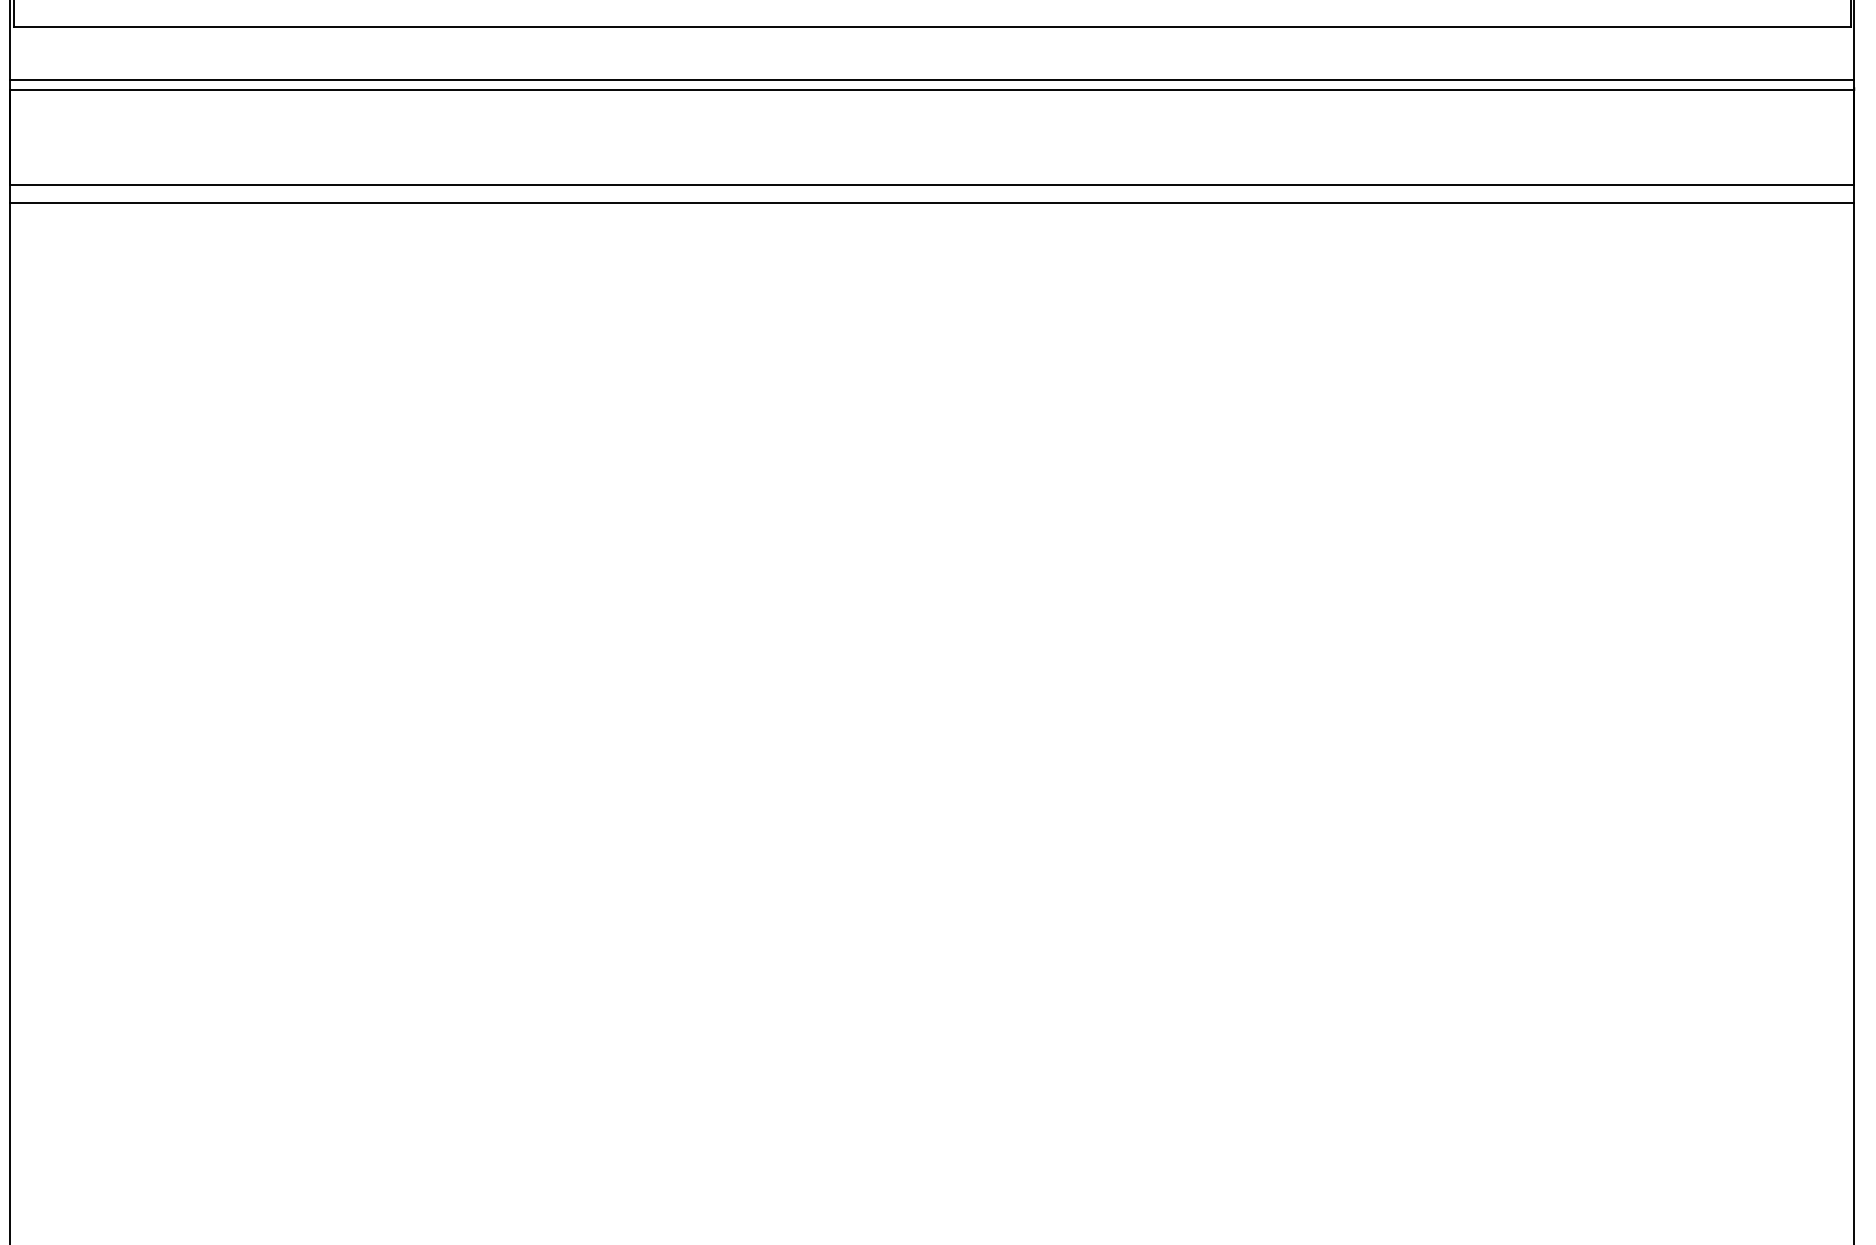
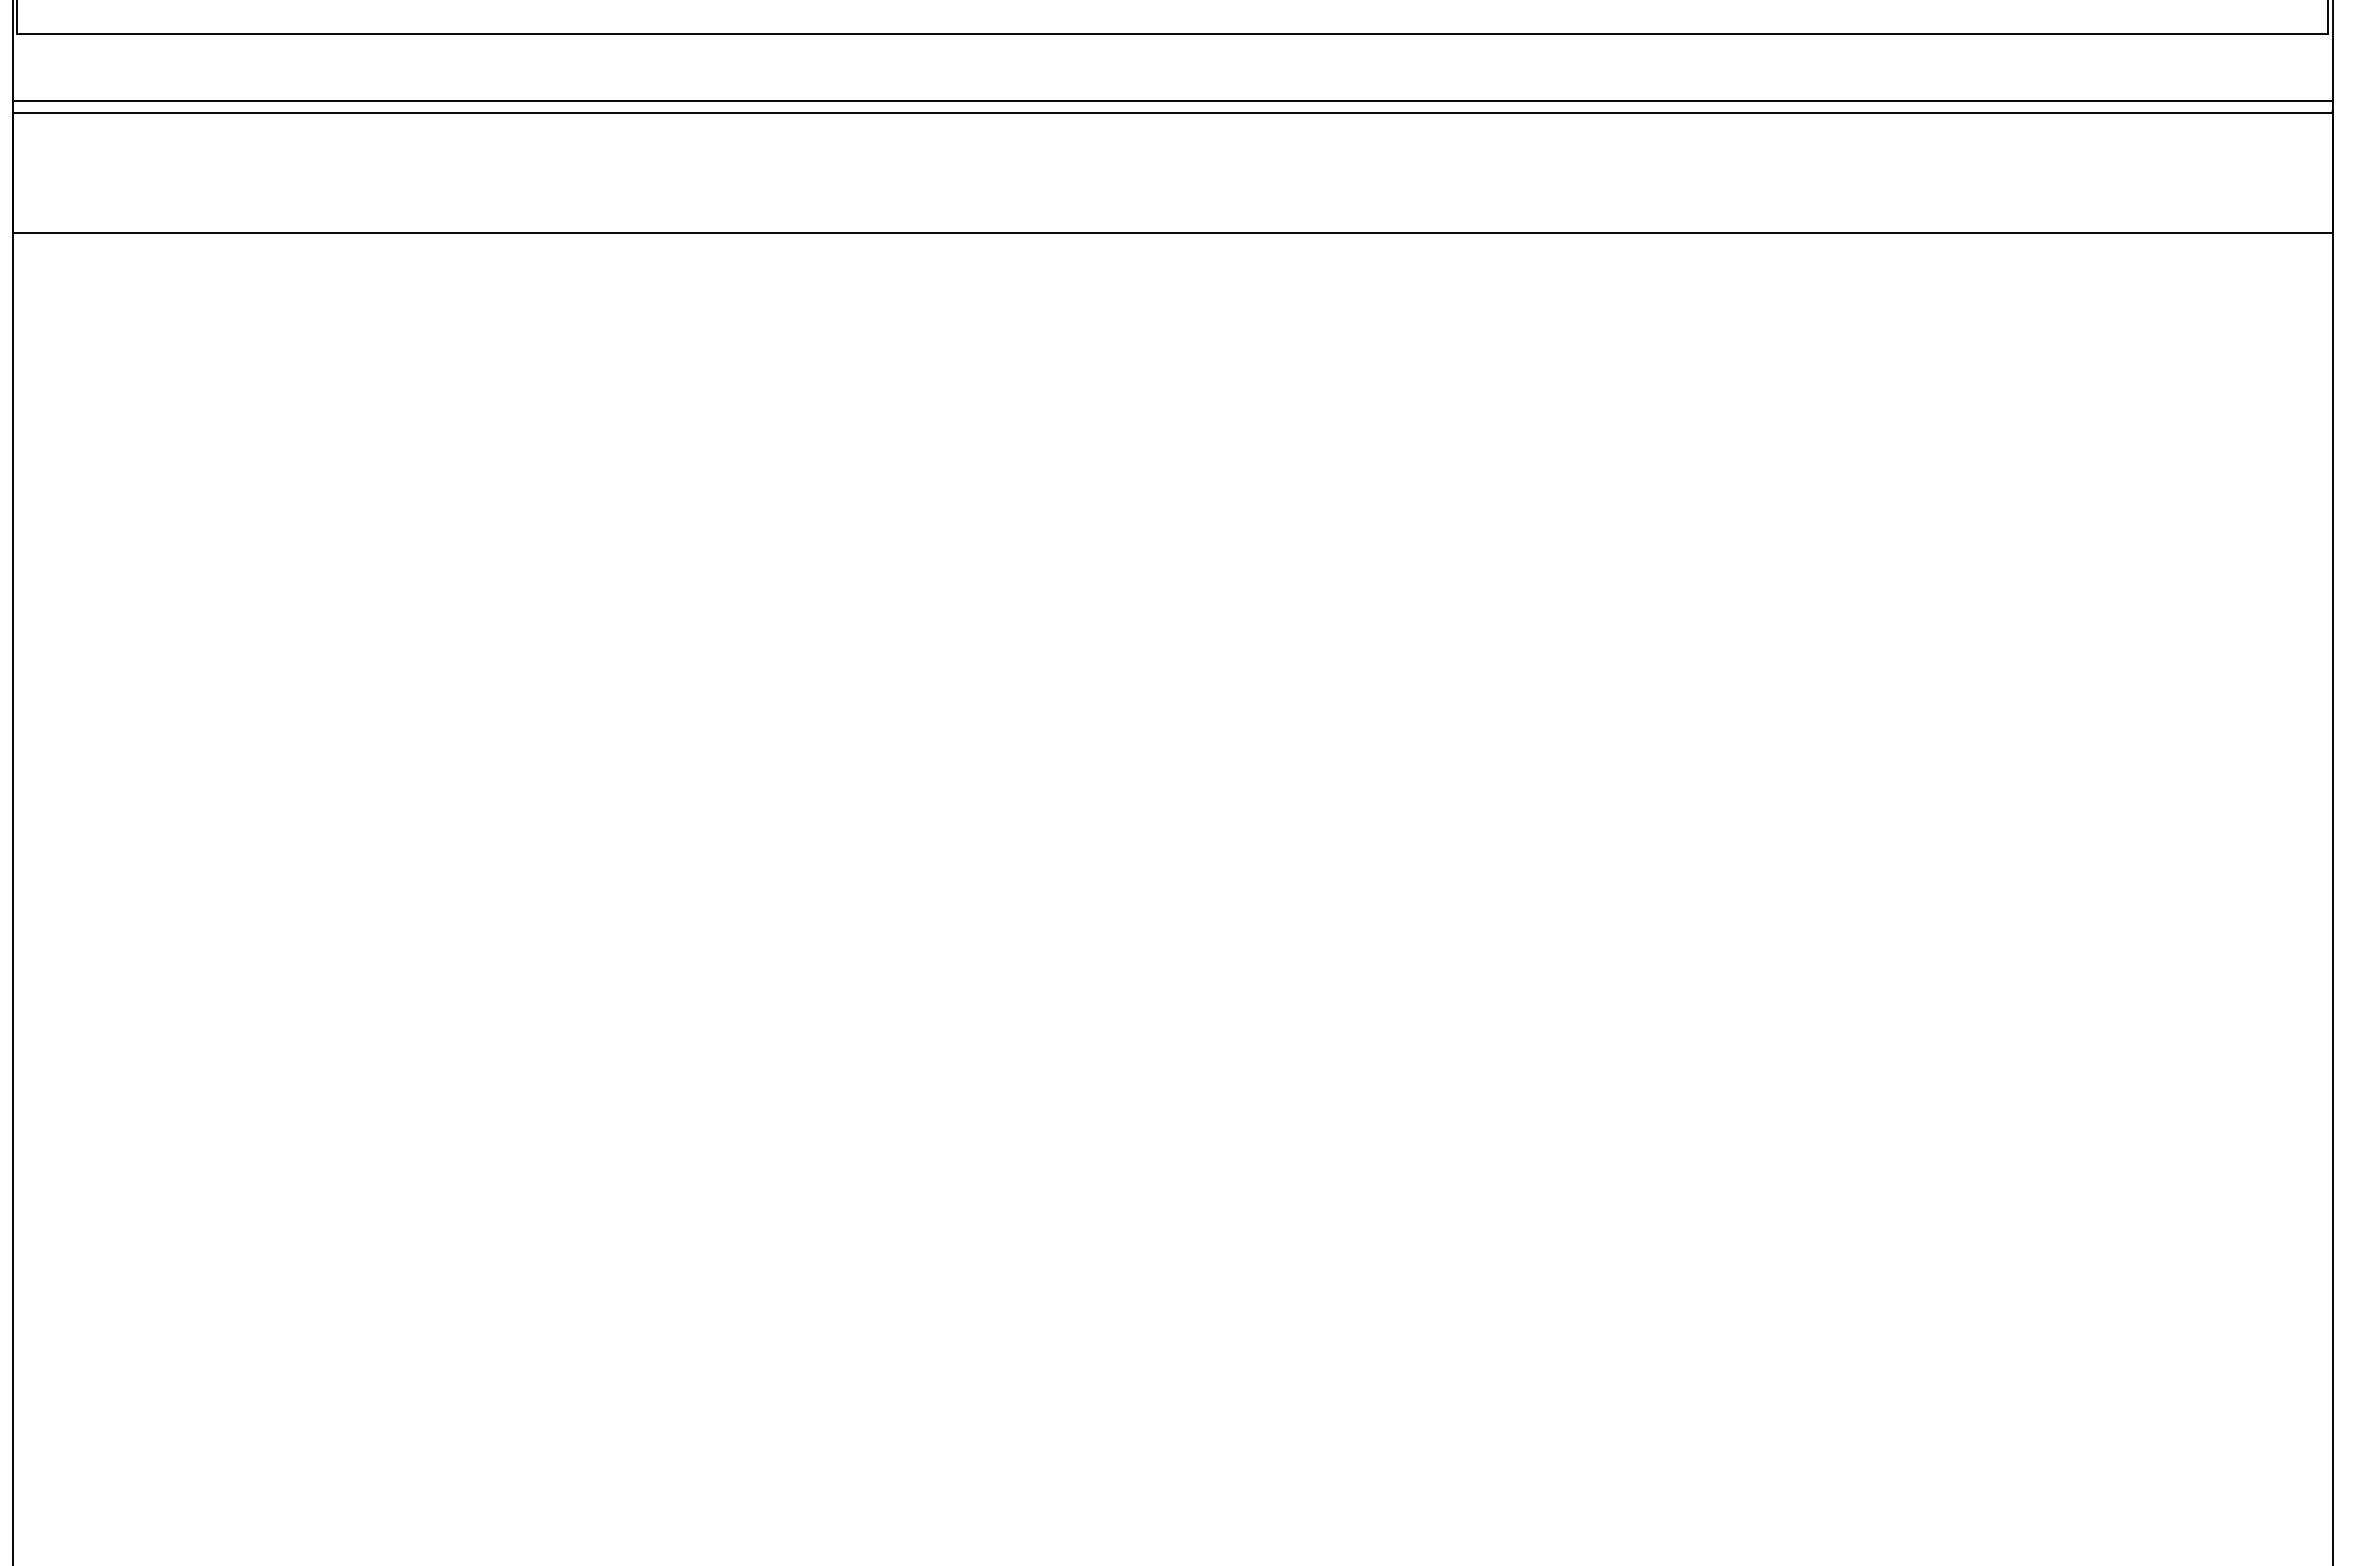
line: (932, 203) -> (1172, 255), removed

